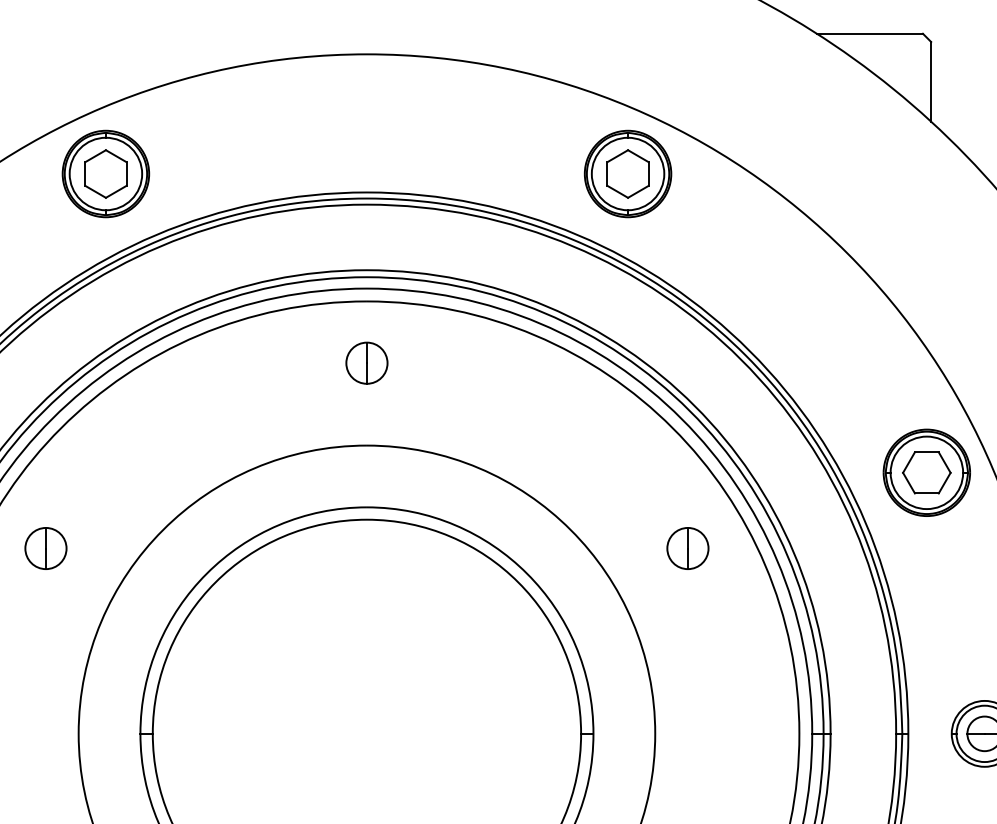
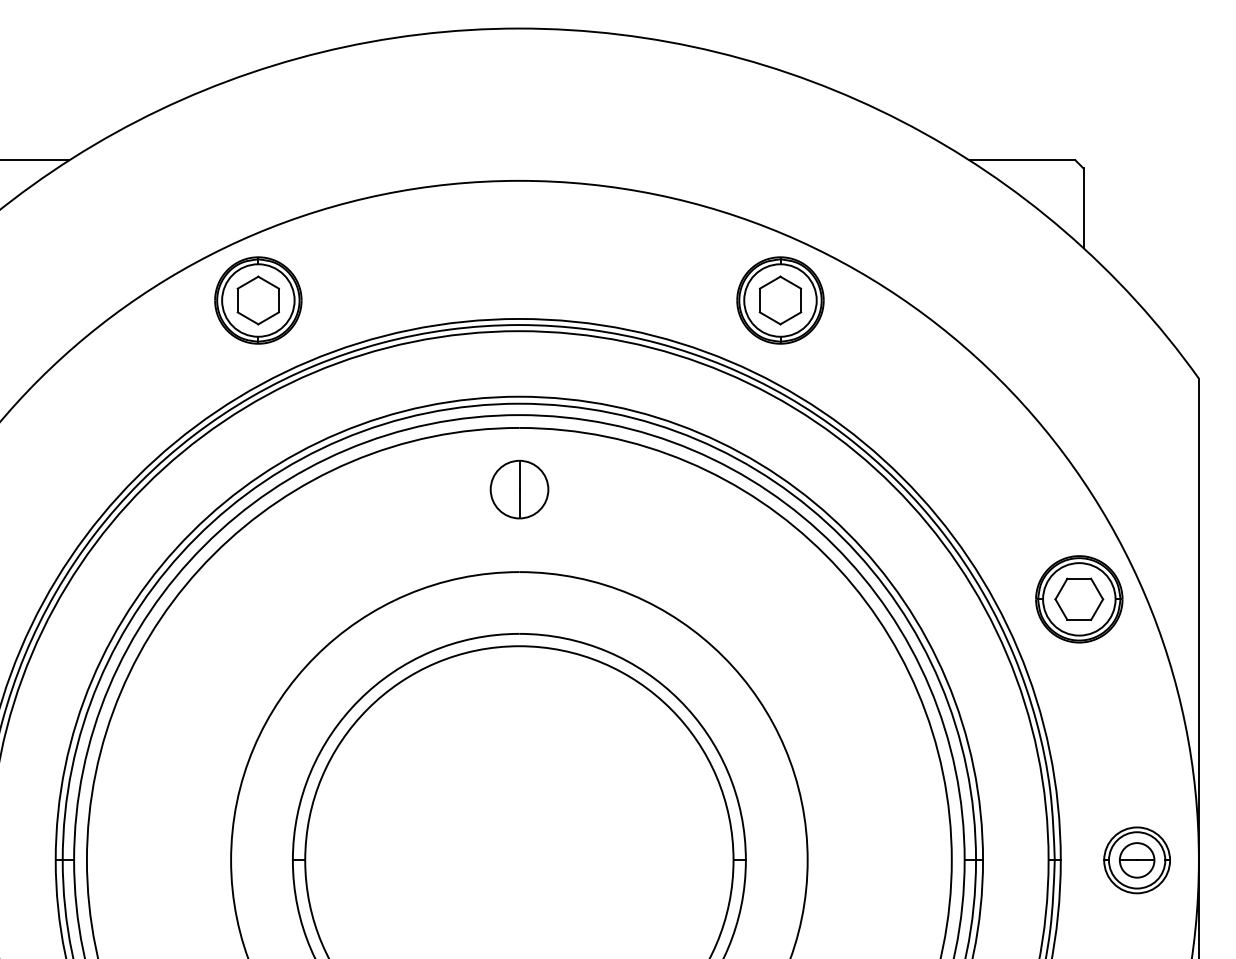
part: (366, 362) -> (518, 489), size x1.4
part: (45, 547) -> (197, 674), removed
part: (687, 547) -> (839, 674), removed

